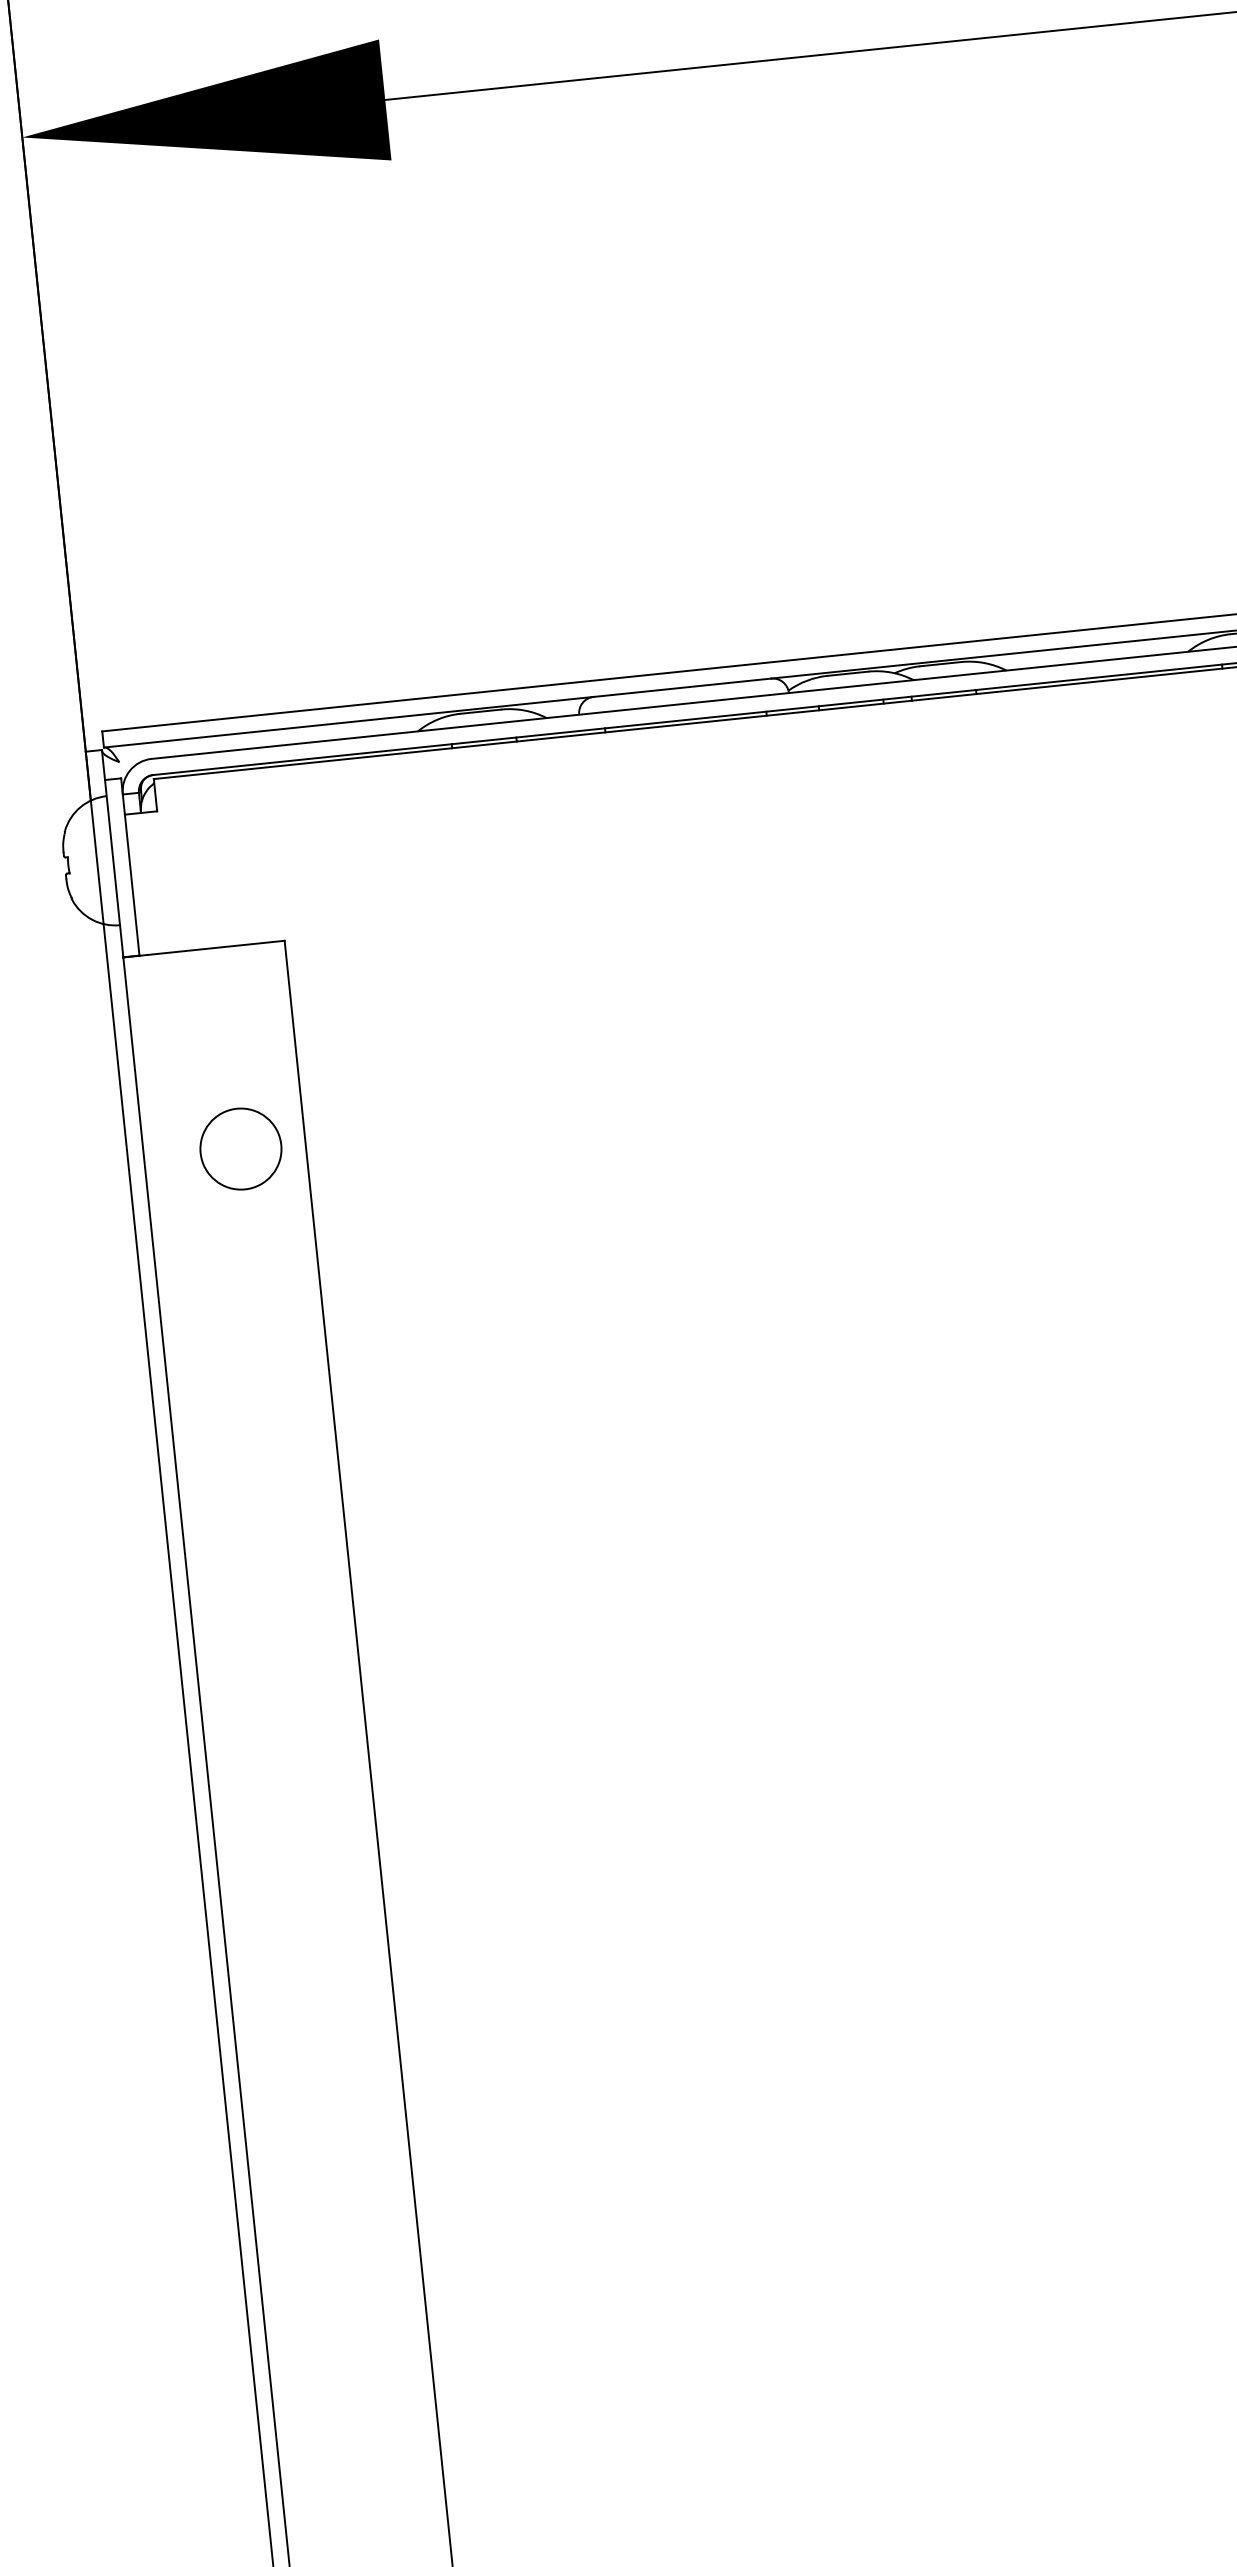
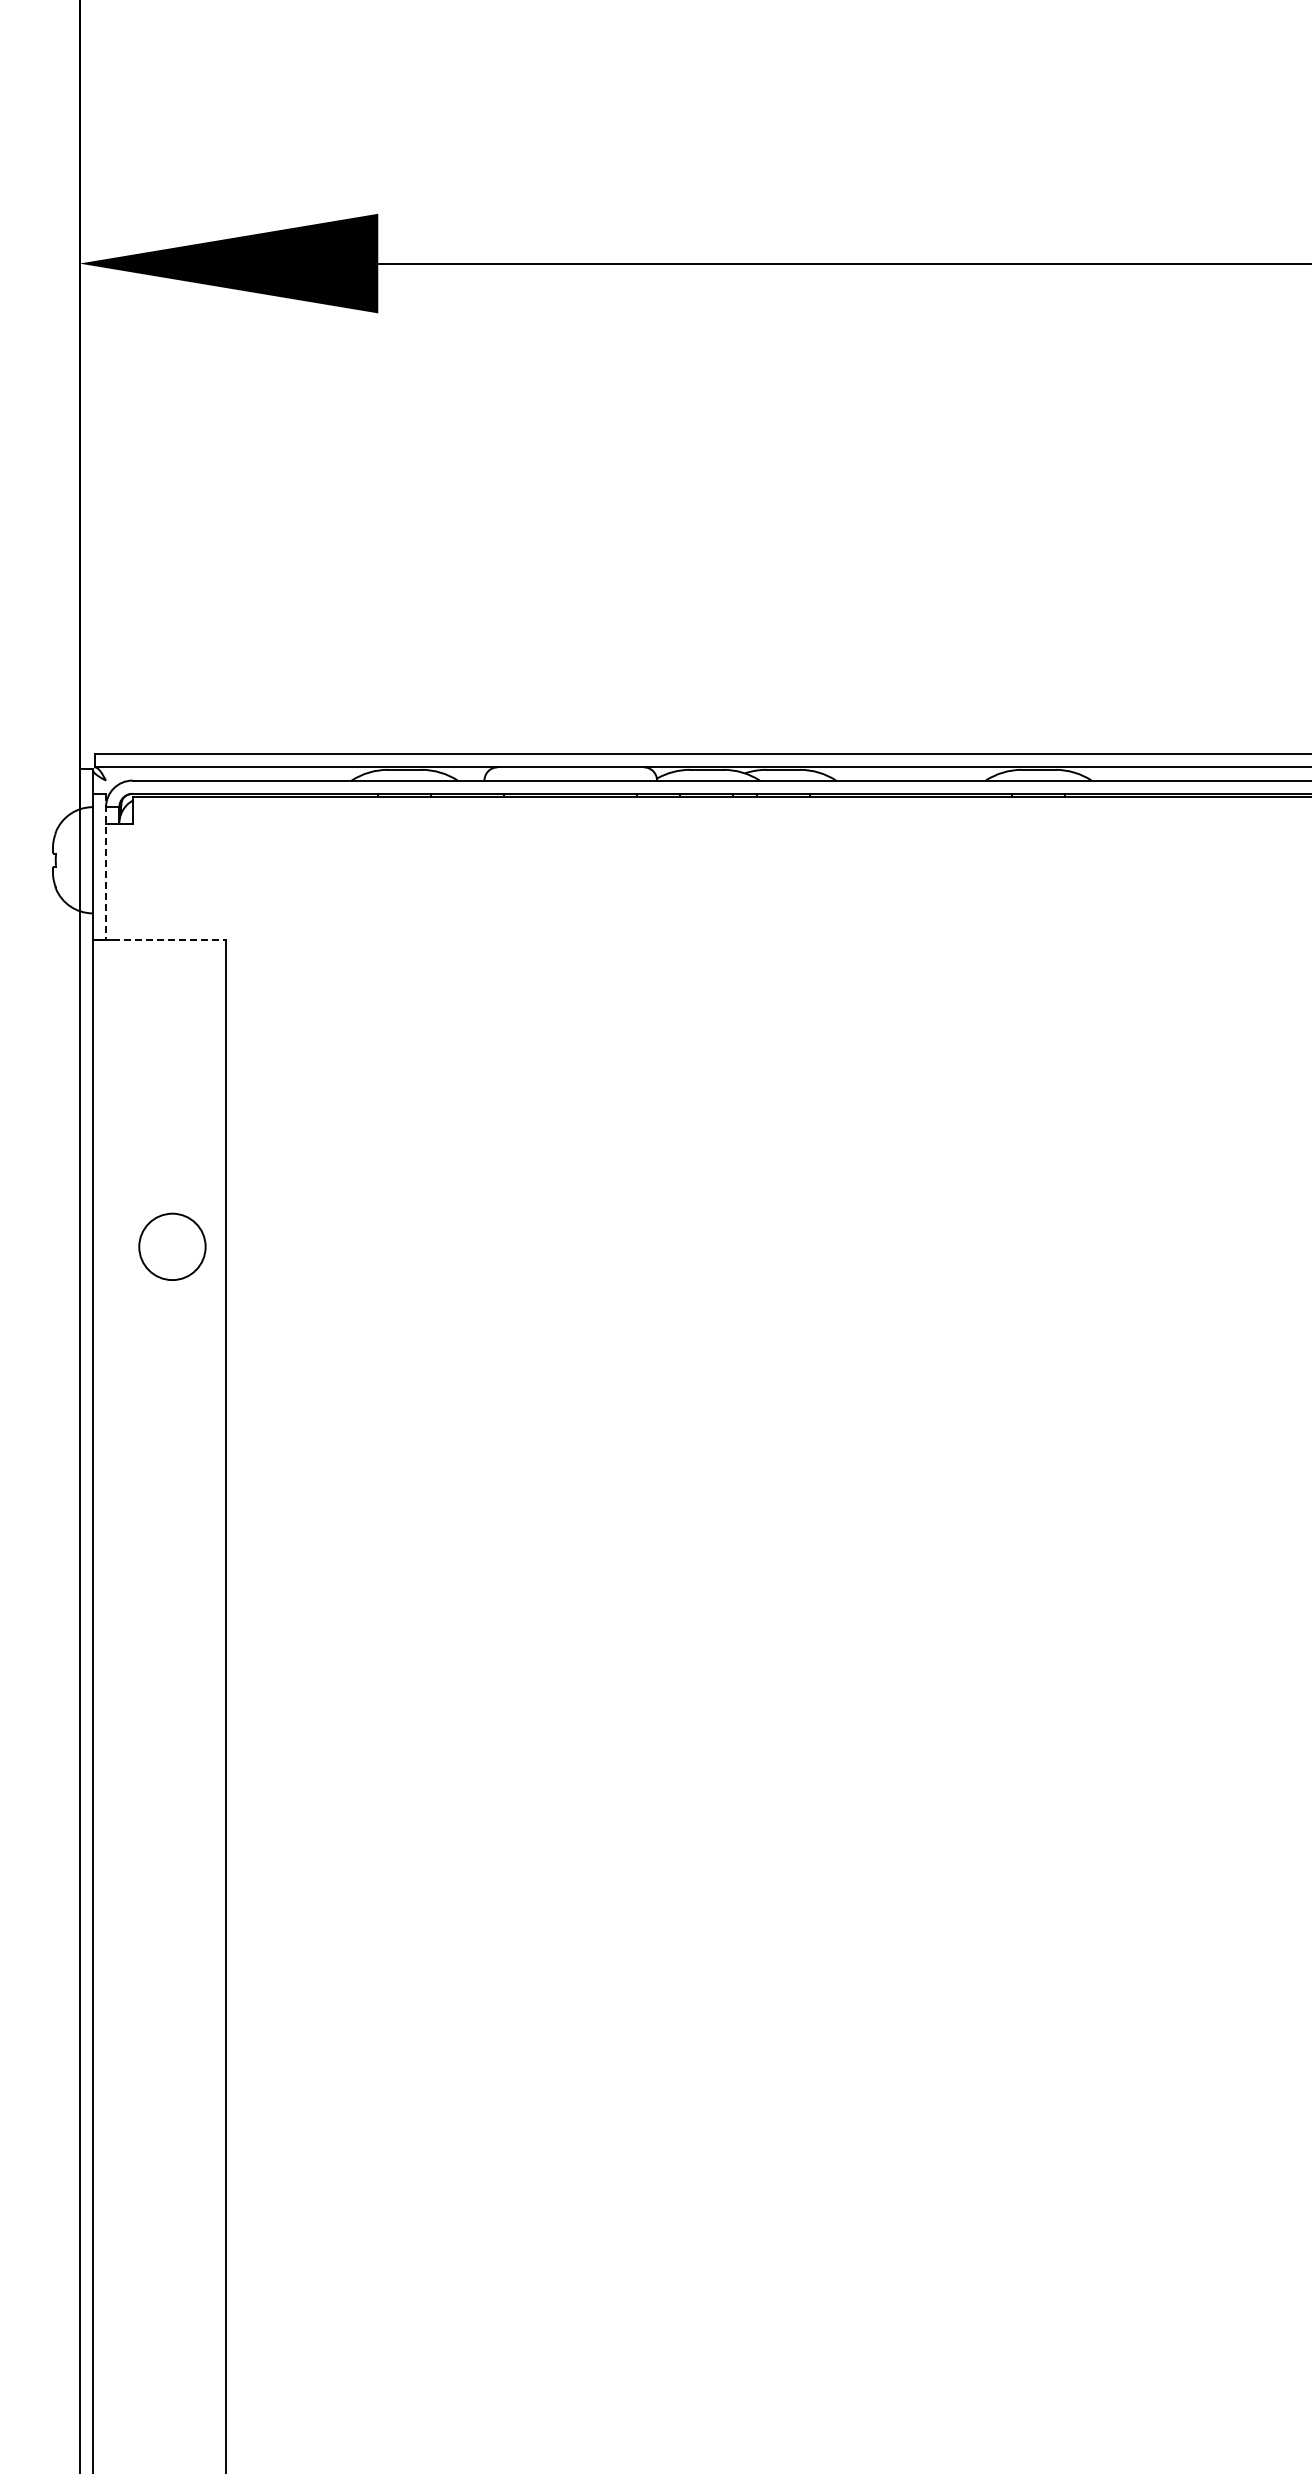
line: (130, 866) -> (106, 866), solid -> dashed
line: (216, 947) -> (169, 939), solid -> dashed
circle: (240, 1148) -> (172, 1246), moved

